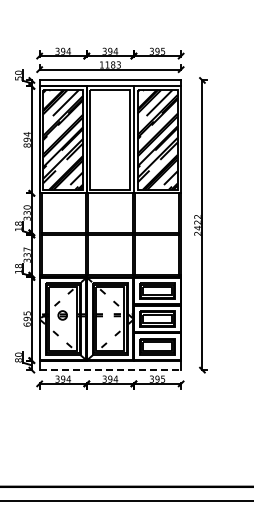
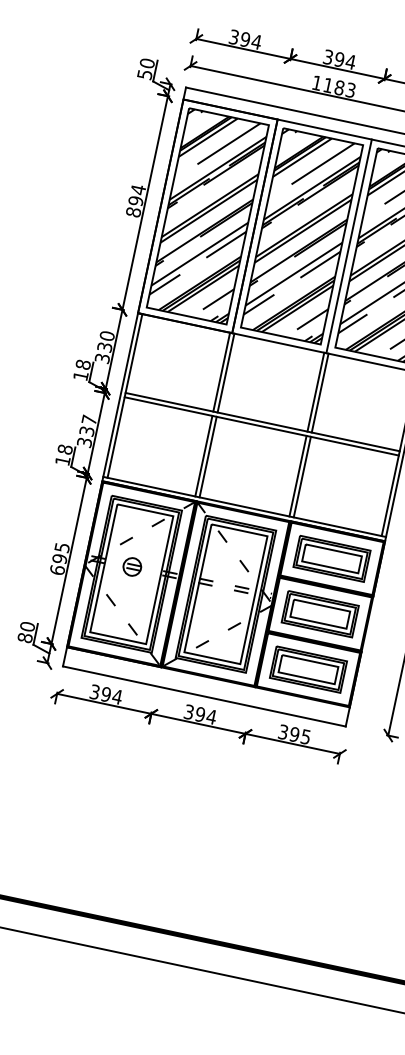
hatch: (110, 139) -> (302, 235), added
line: (110, 370) -> (204, 697), dashed -> solid

